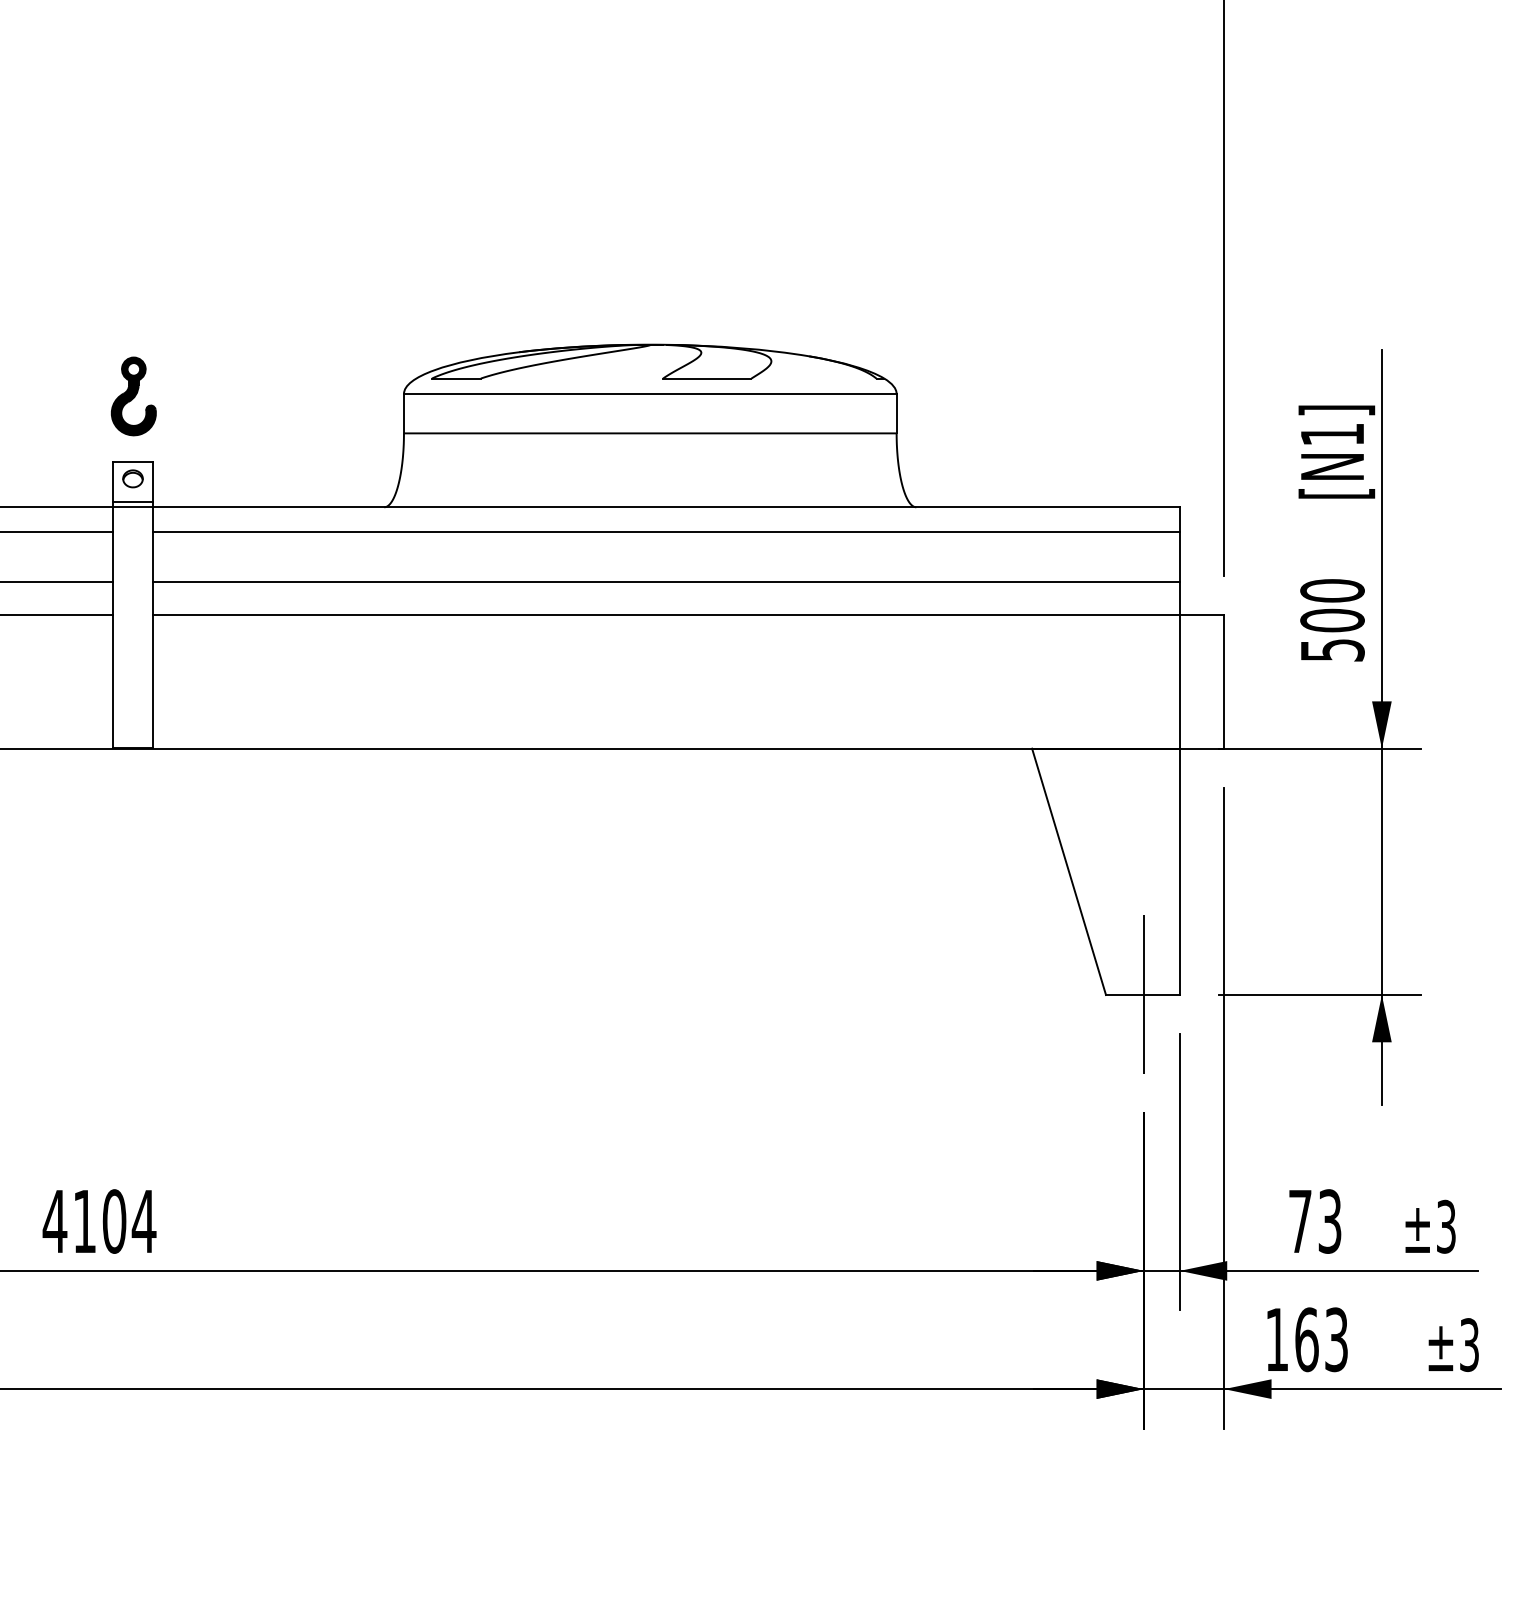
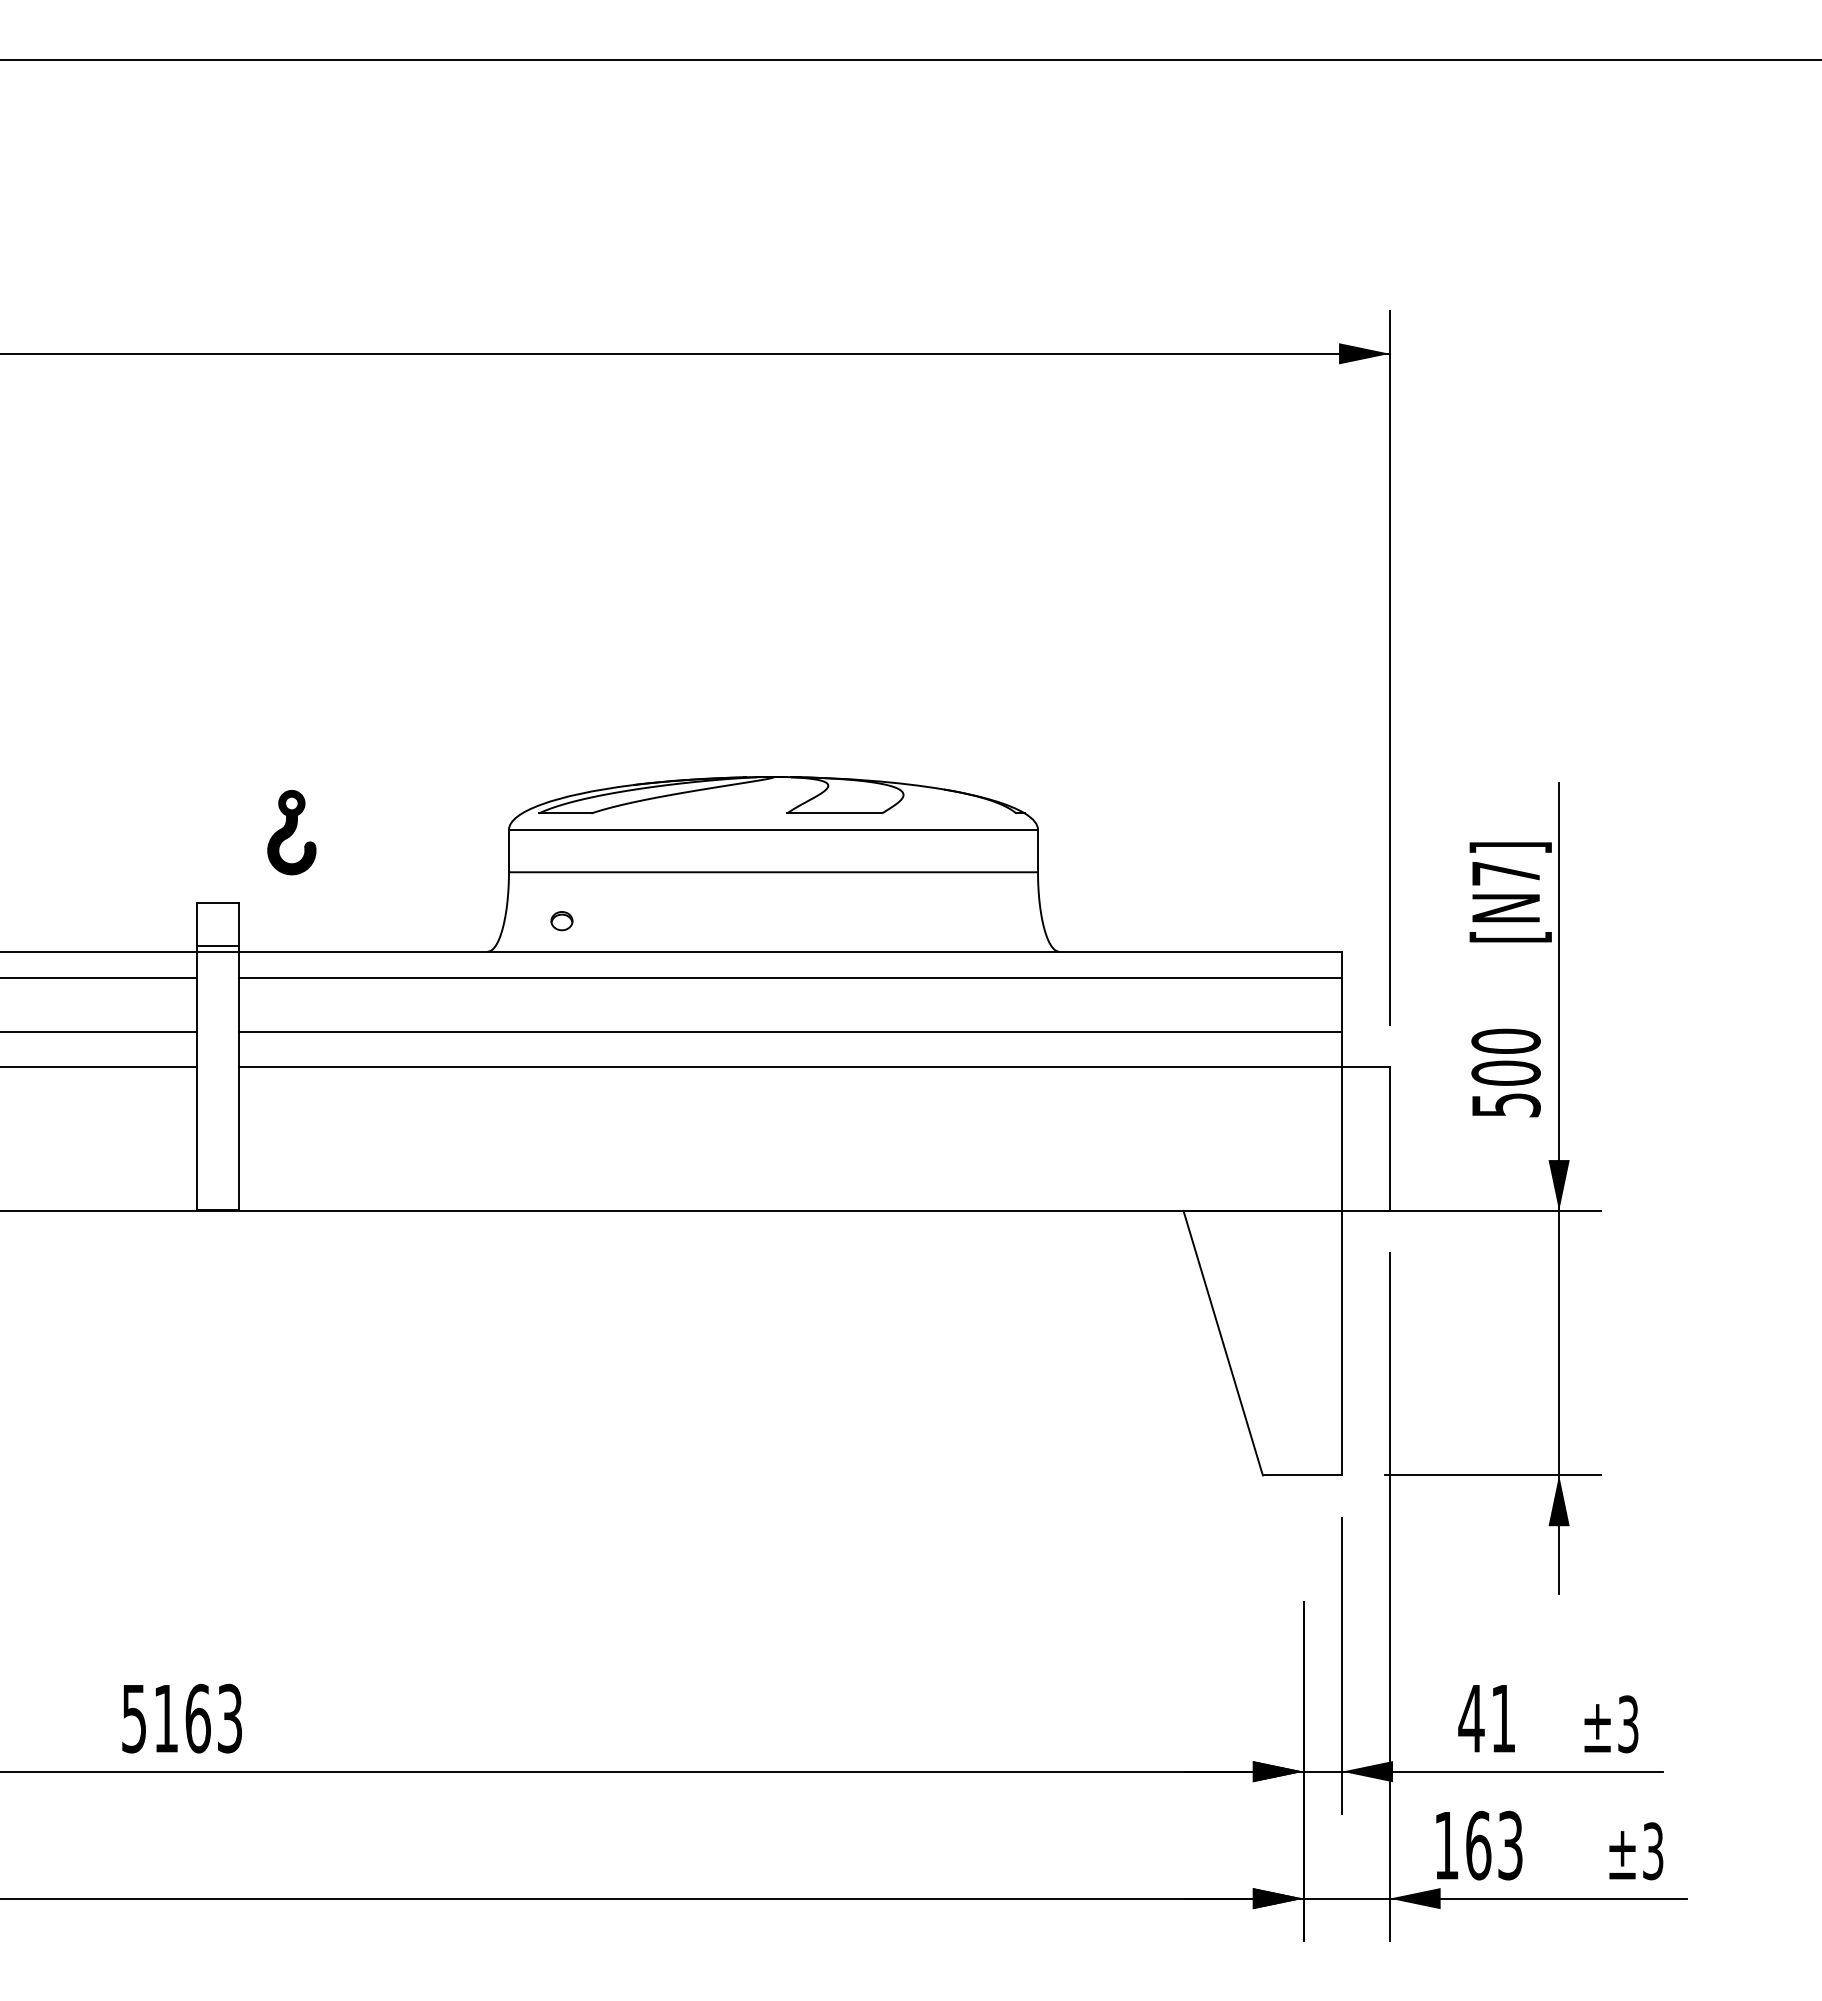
part: (133, 396) -> (291, 832), moved
text: (1331, 434) -> (1505, 873), [N1] -> [N7]
part: (132, 479) -> (561, 921), moved
line: (1143, 994) -> (1303, 1474), removed
text: (99, 1221) -> (182, 1718), 4104 -> 5163
text: (1314, 1221) -> (1486, 1718), 73 -> 41

